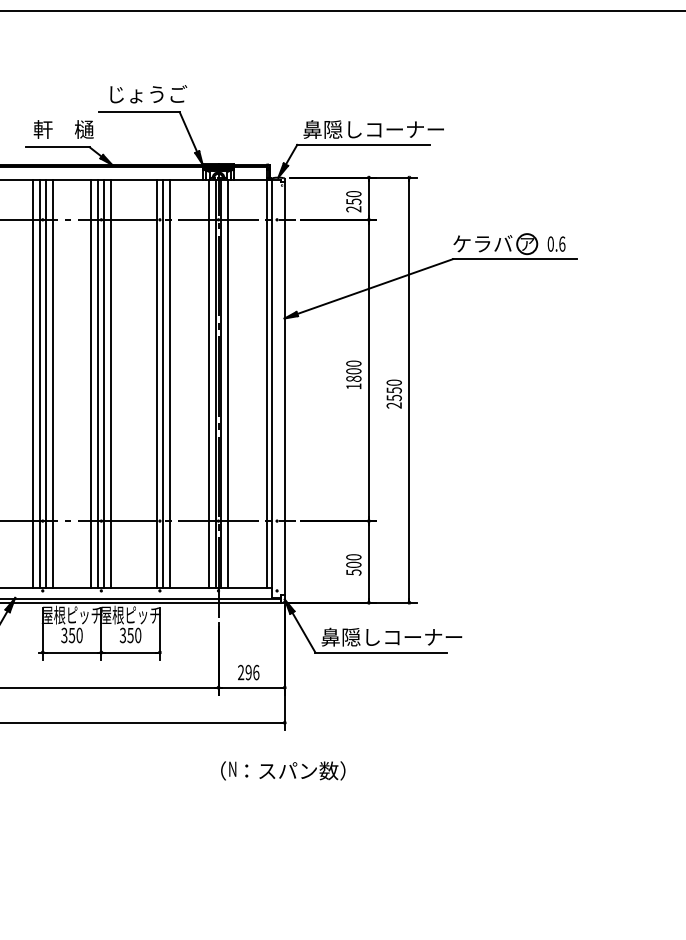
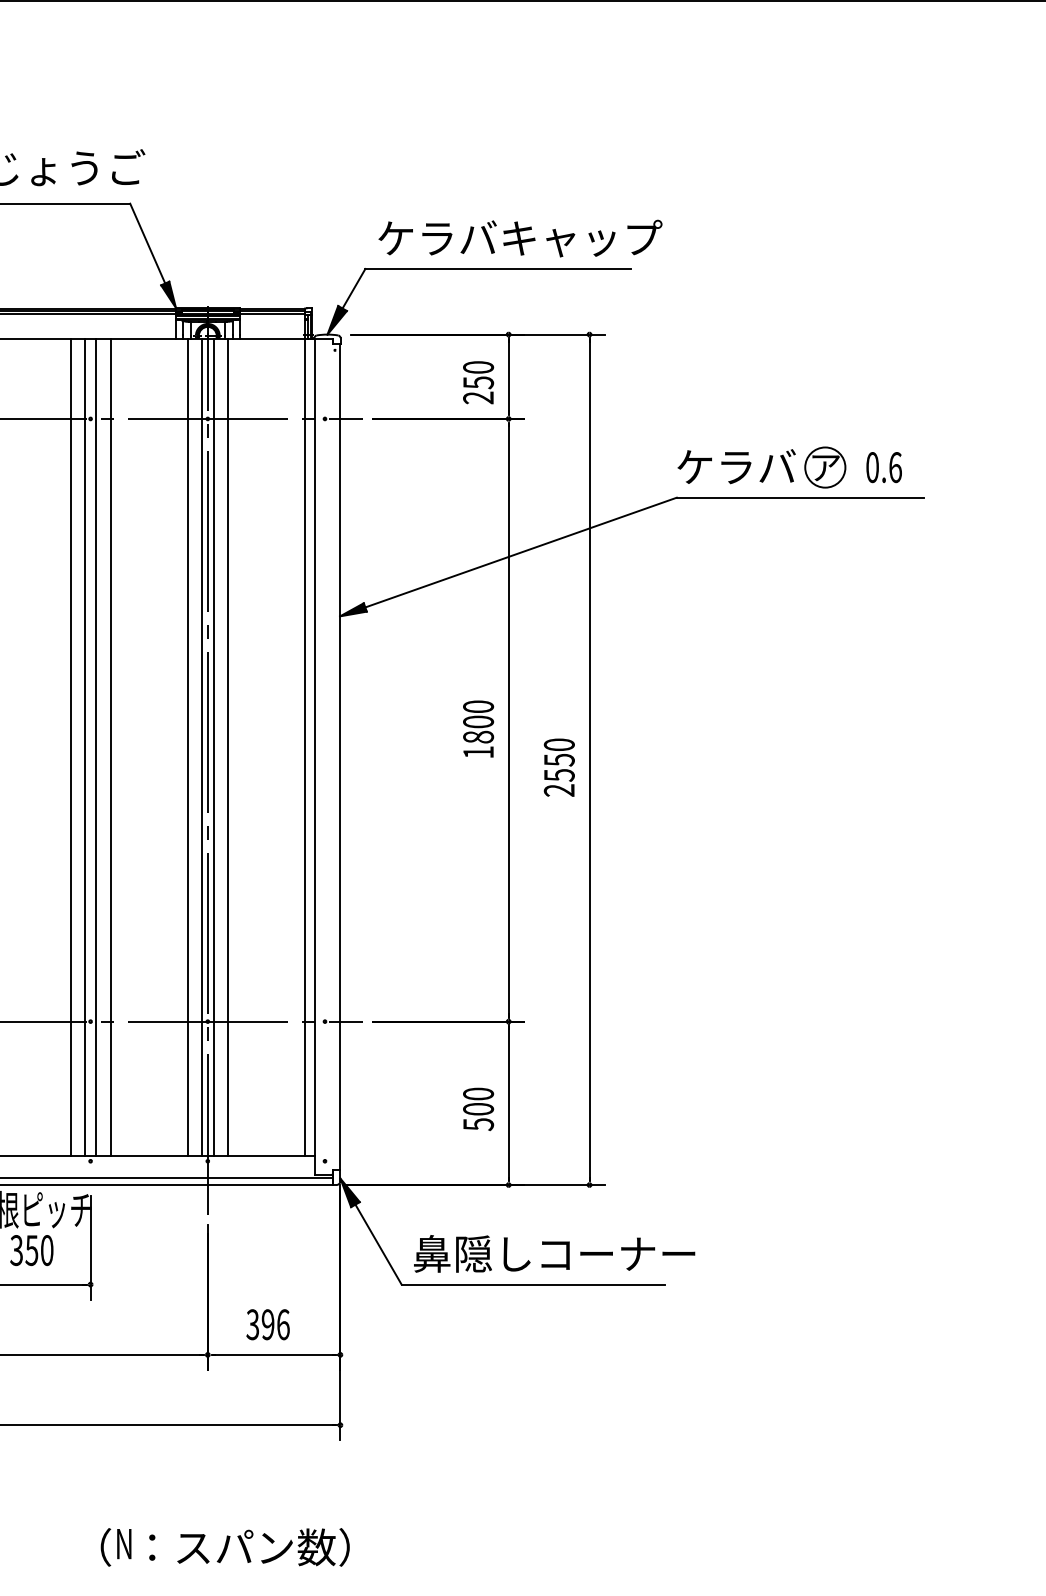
text: (374, 129) -> (519, 238), 鼻隠しコーナー -> ケラバキャップ
line: (150, 383) -> (71, 746), added
text: (240, 672) -> (251, 1324), 296 -> 396
text: (283, 770) -> (225, 1546), moved

